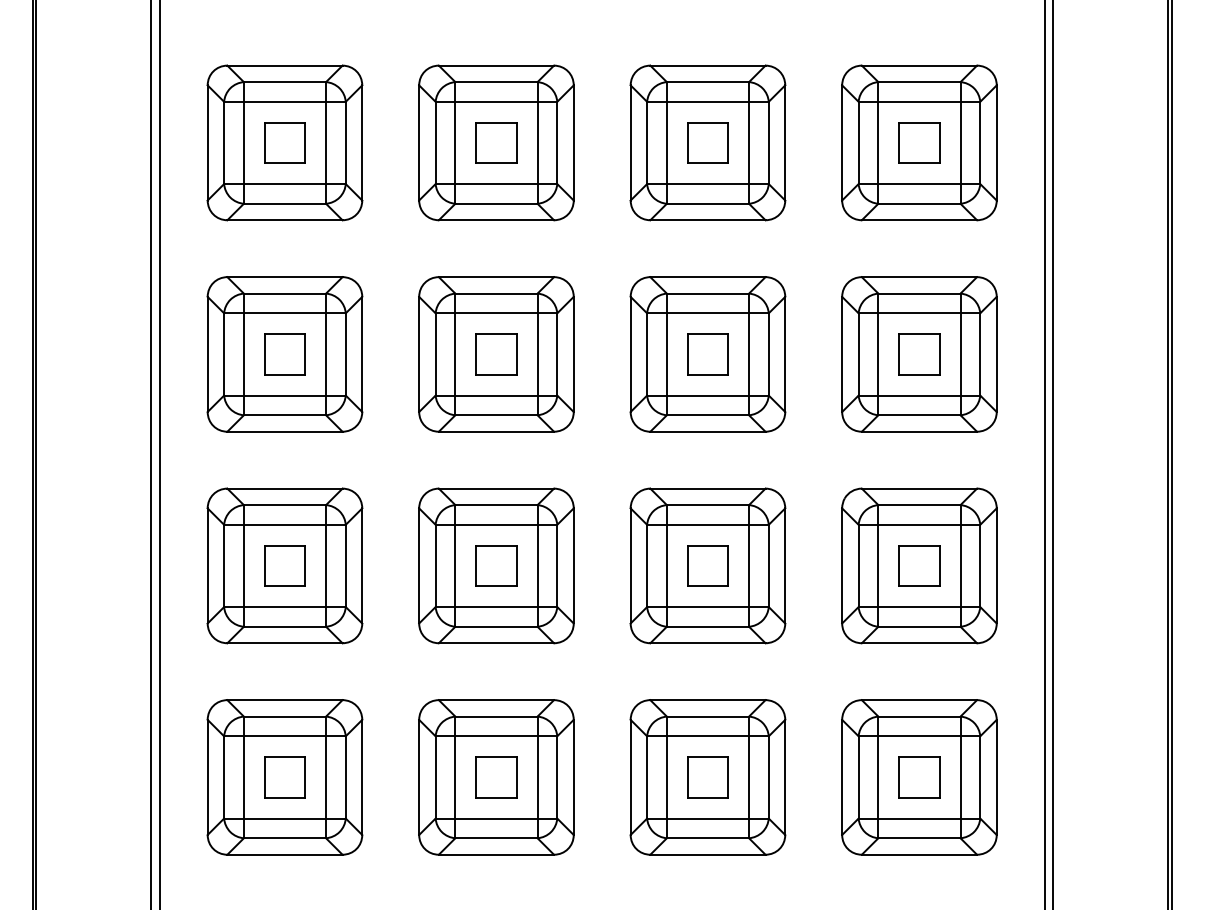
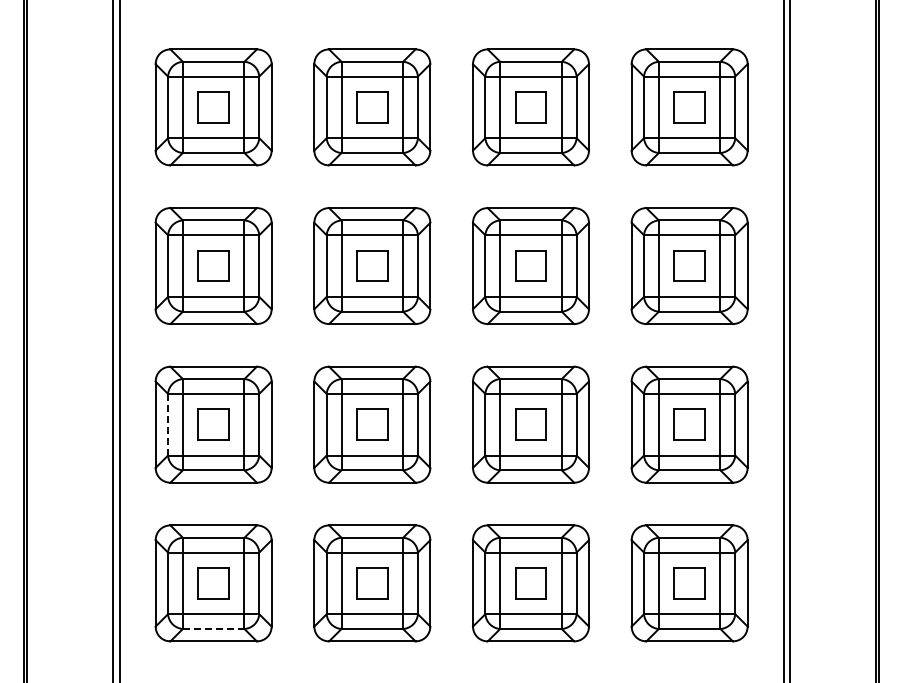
line: (224, 565) -> (168, 424), solid -> dashed
line: (284, 838) -> (213, 629), solid -> dashed

